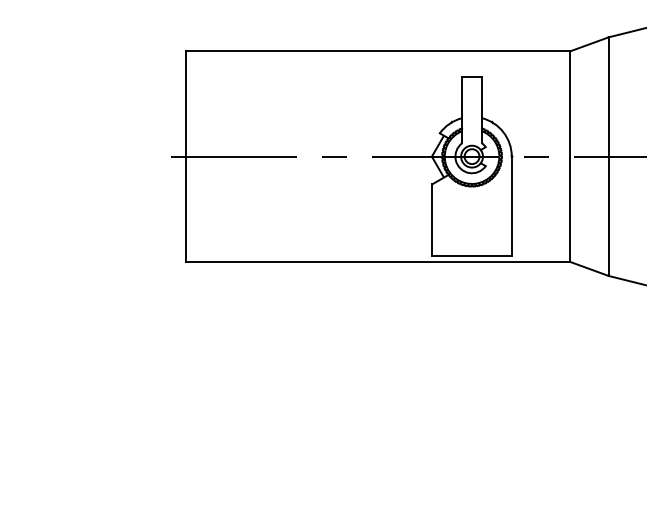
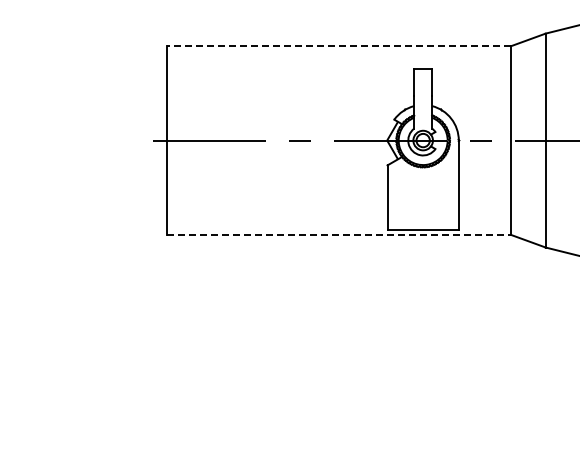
line: (377, 51) -> (338, 46), solid -> dashed
line: (378, 261) -> (339, 234), solid -> dashed

